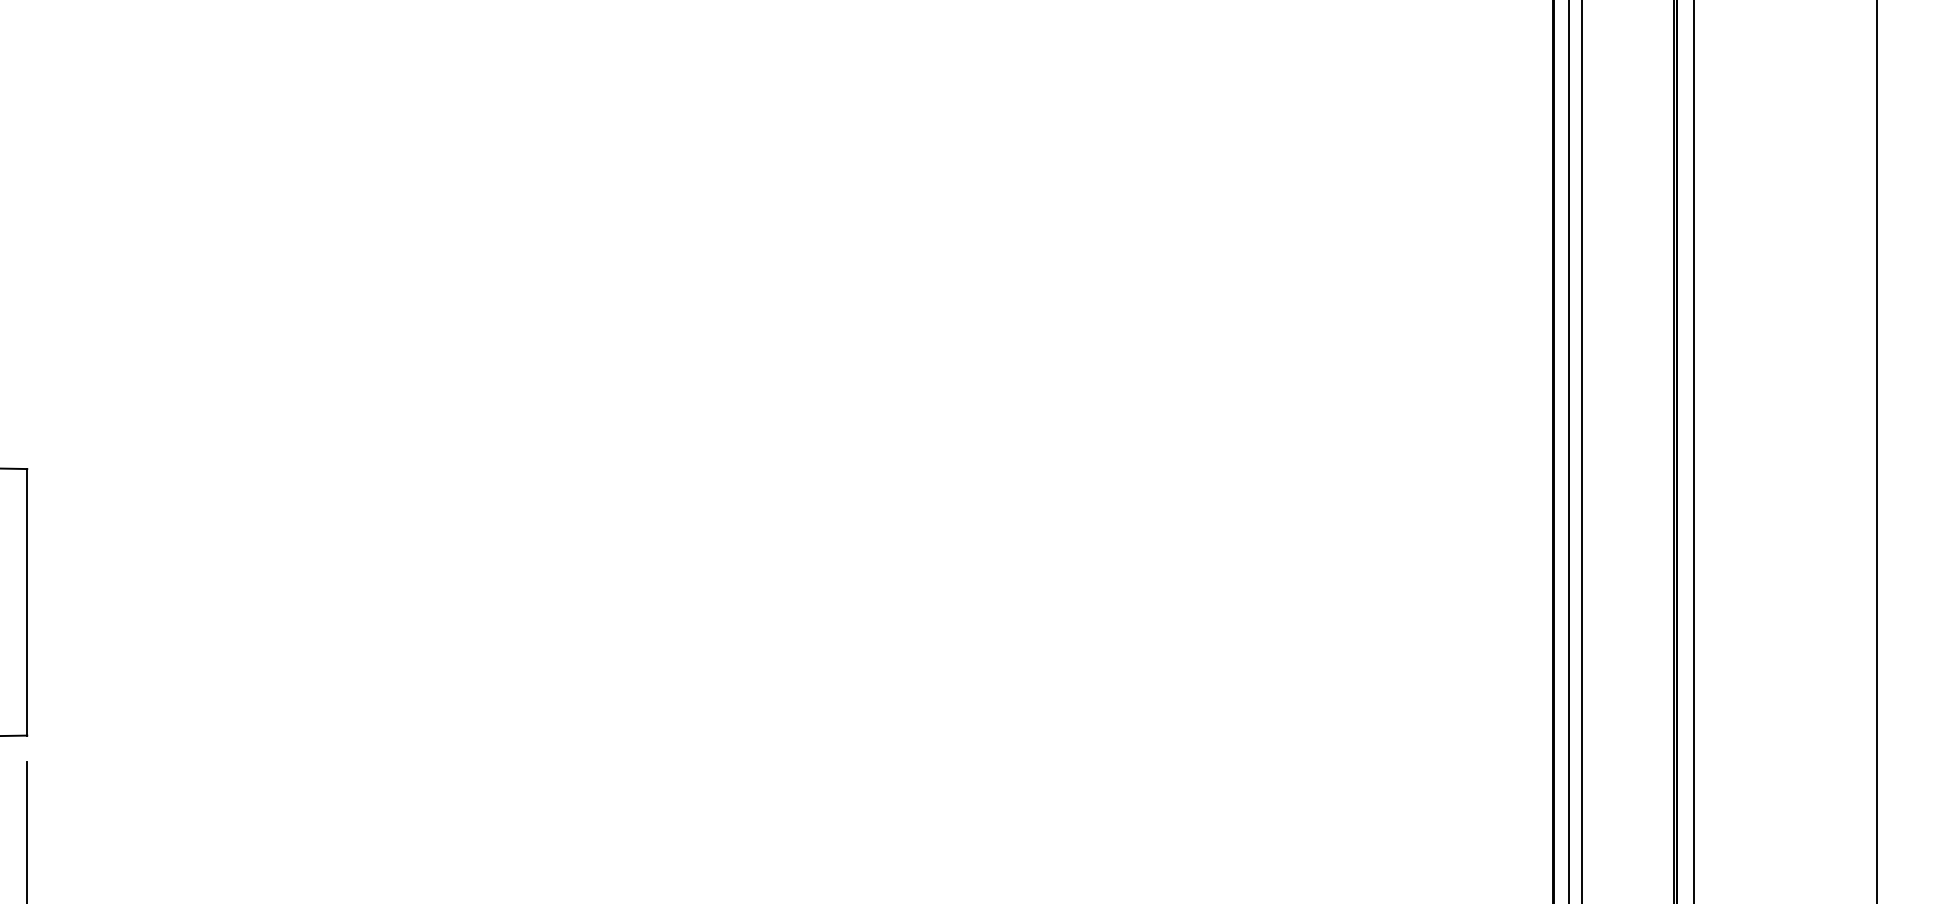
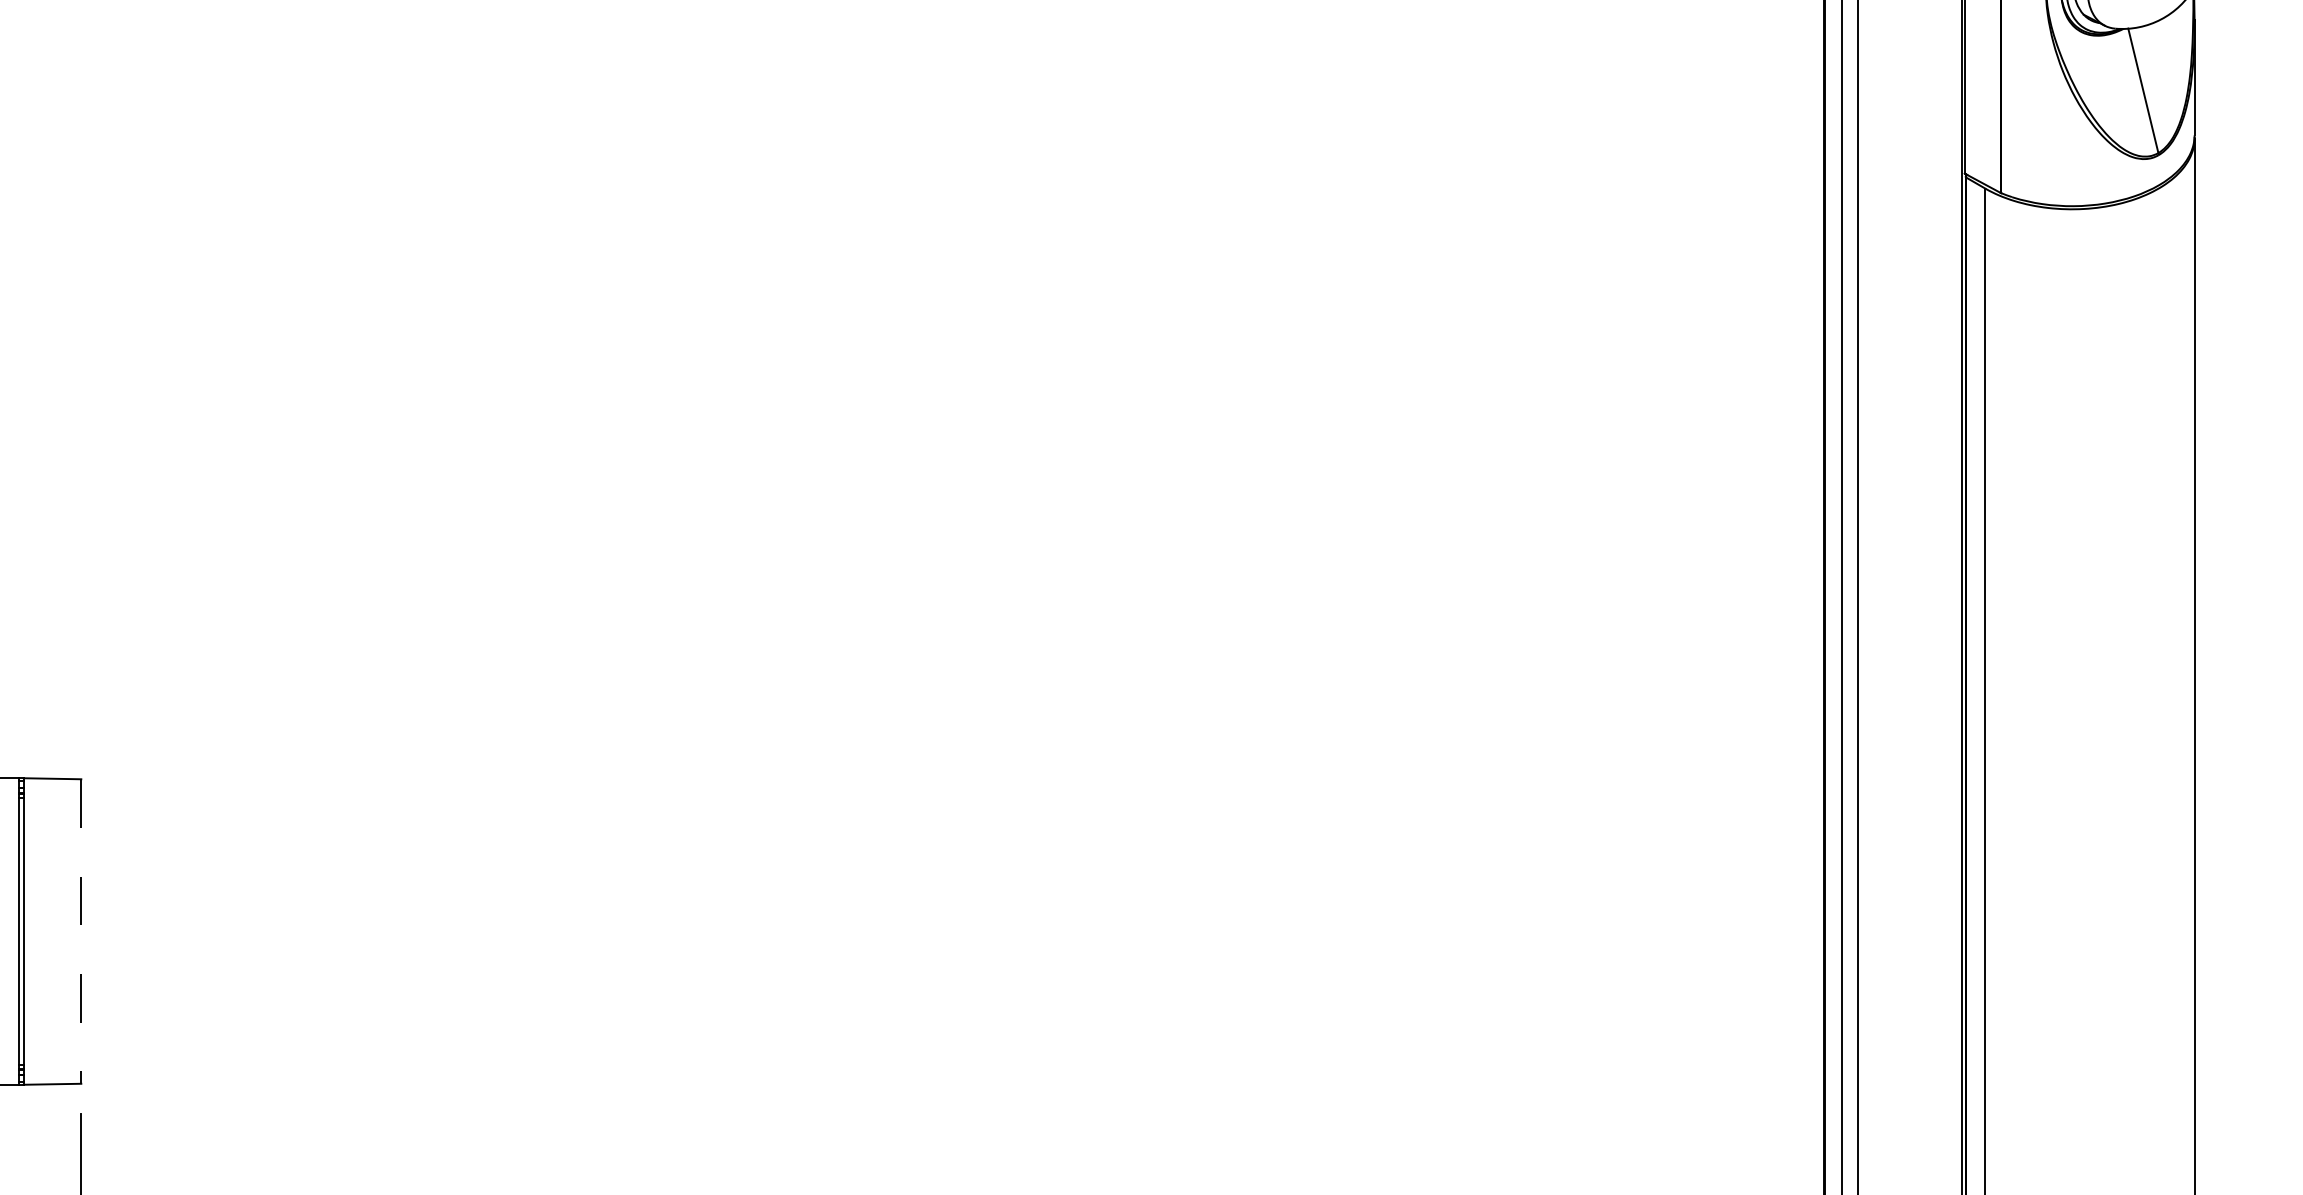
line: (27, 603) -> (81, 932), solid -> dashed

